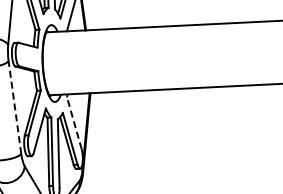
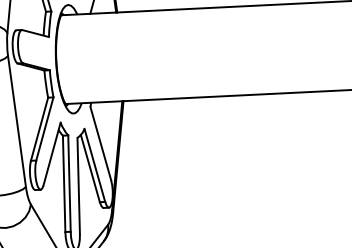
line: (14, 107) -> (16, 121), dashed -> solid
line: (74, 123) -> (100, 143), dashed -> solid

